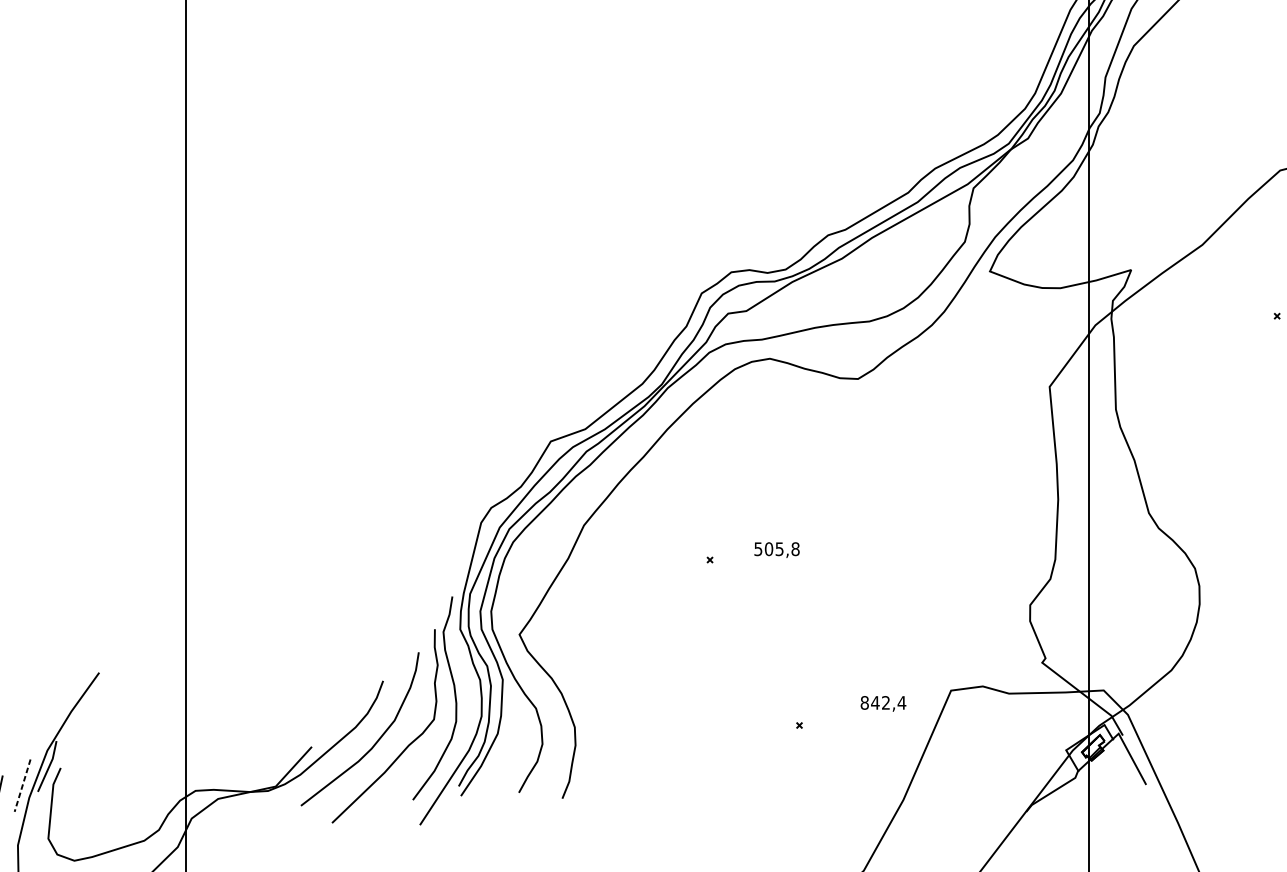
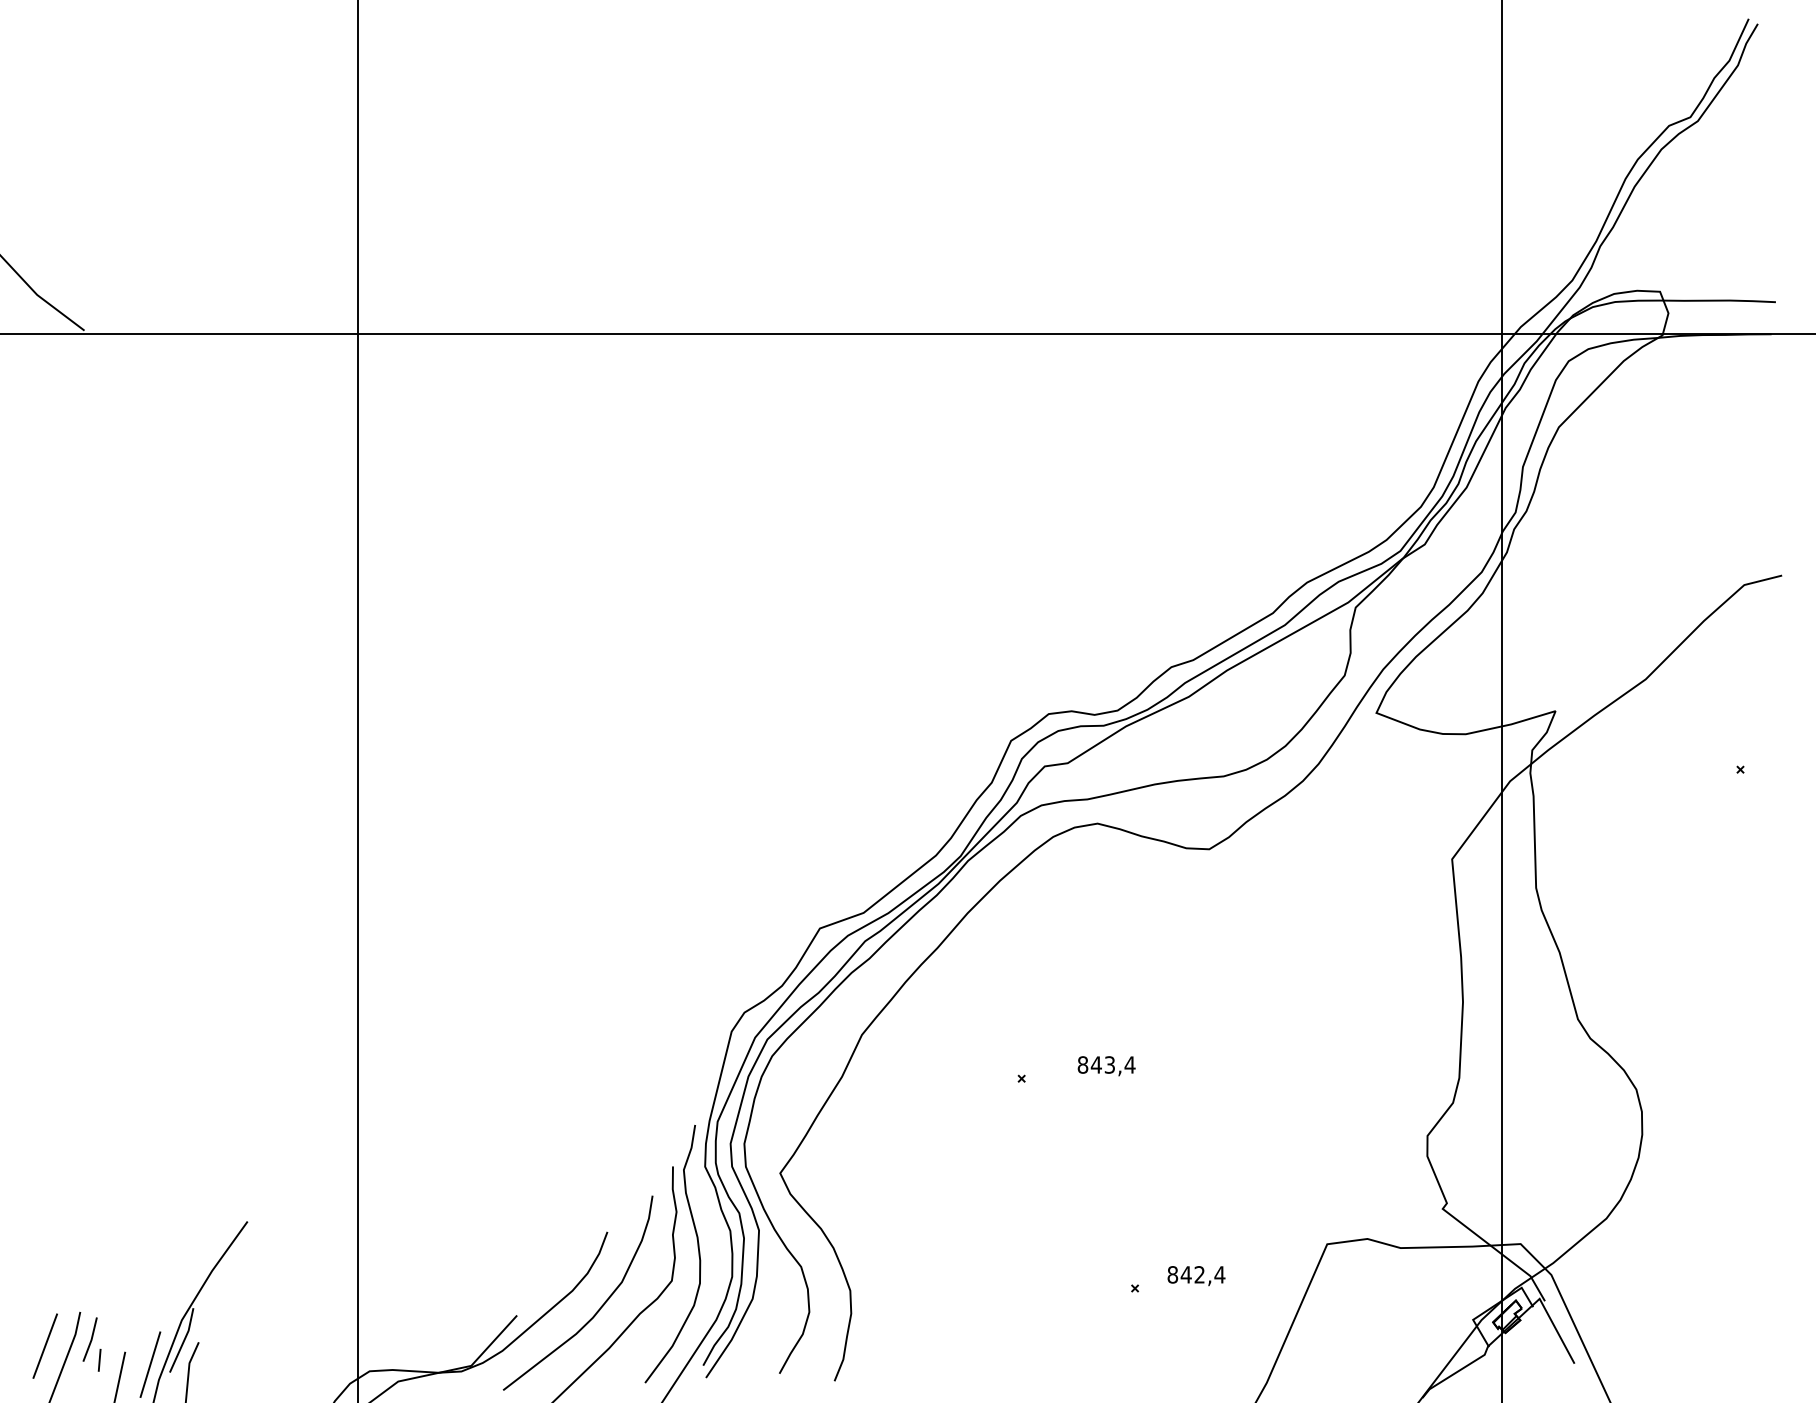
text: (776, 548) -> (1106, 1064), 505,8 -> 843,4
text: (883, 704) -> (1196, 1276), moved
line: (22, 785) -> (150, 1364), dashed -> solid

